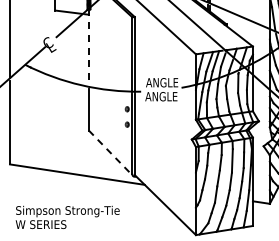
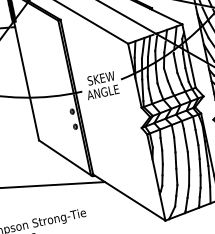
line: (88, 48) -> (21, 60), dashed -> solid
text: (162, 82) -> (101, 78), ANGLE -> SKEW
line: (110, 153) -> (65, 158), dashed -> solid

